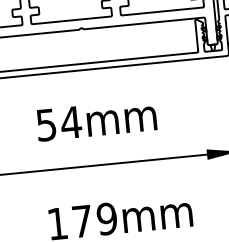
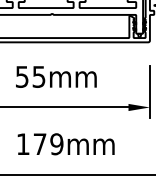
text: (70, 122) -> (38, 76), 54mm -> 55mm

